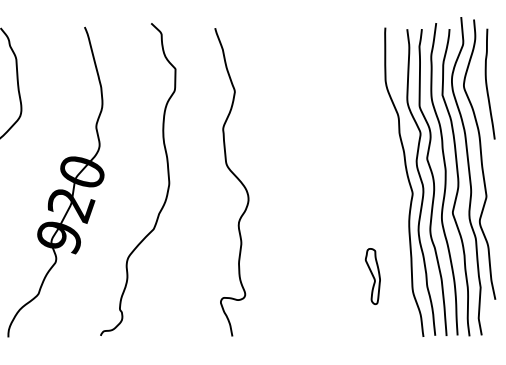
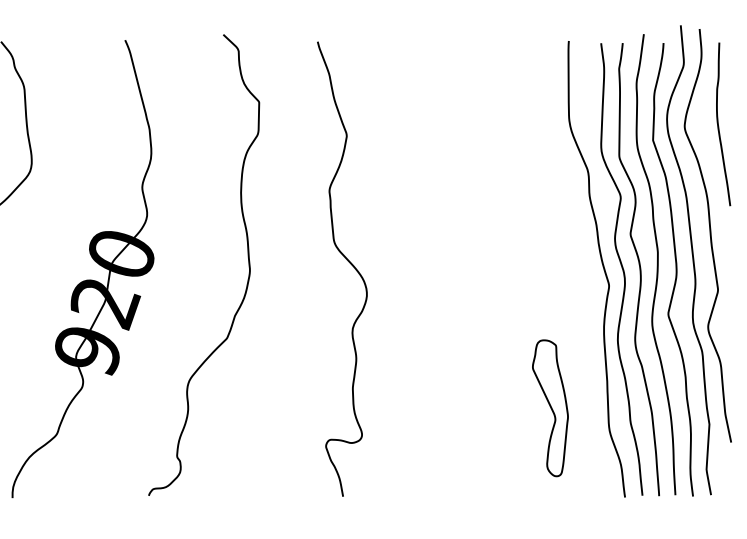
part: (372, 276) -> (549, 408), size x1.67

